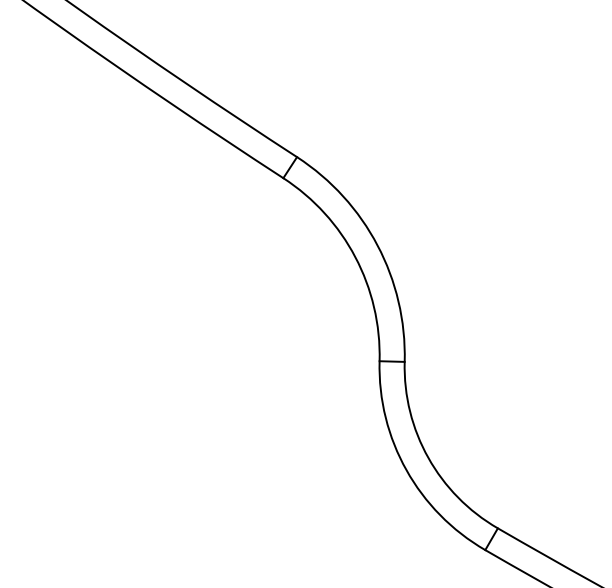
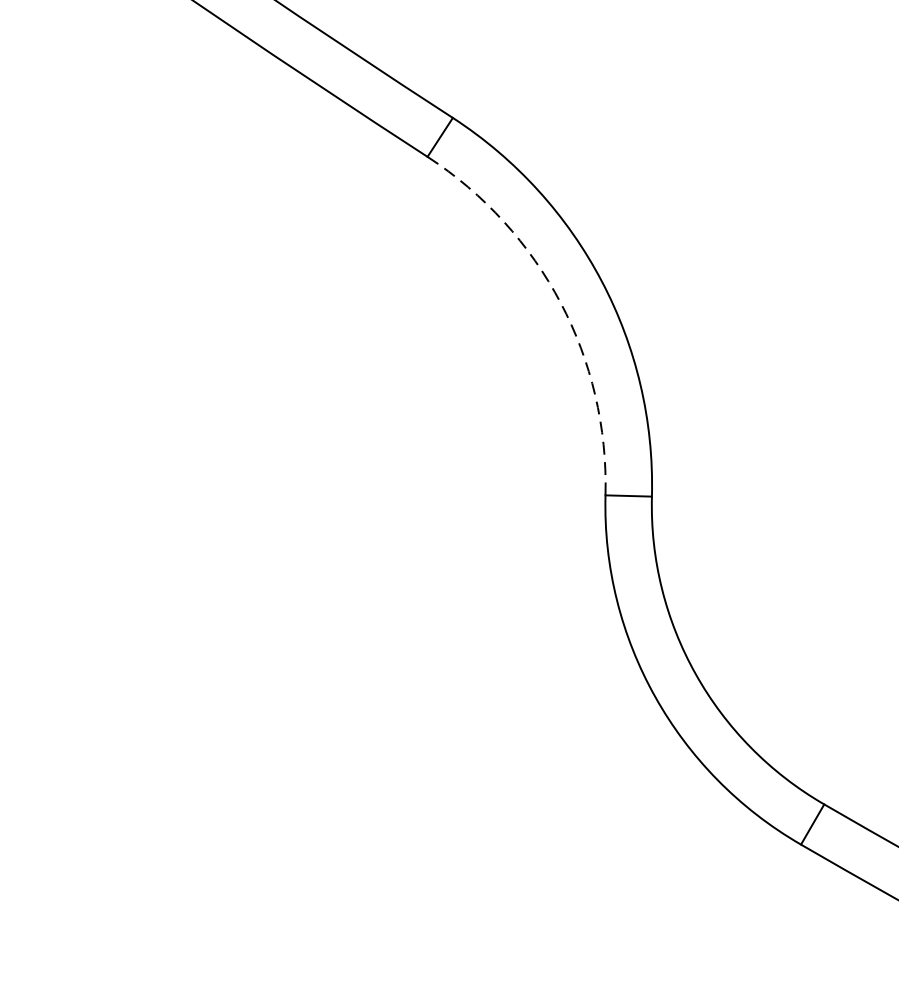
arc: (355, 257) -> (560, 303), solid -> dashed

